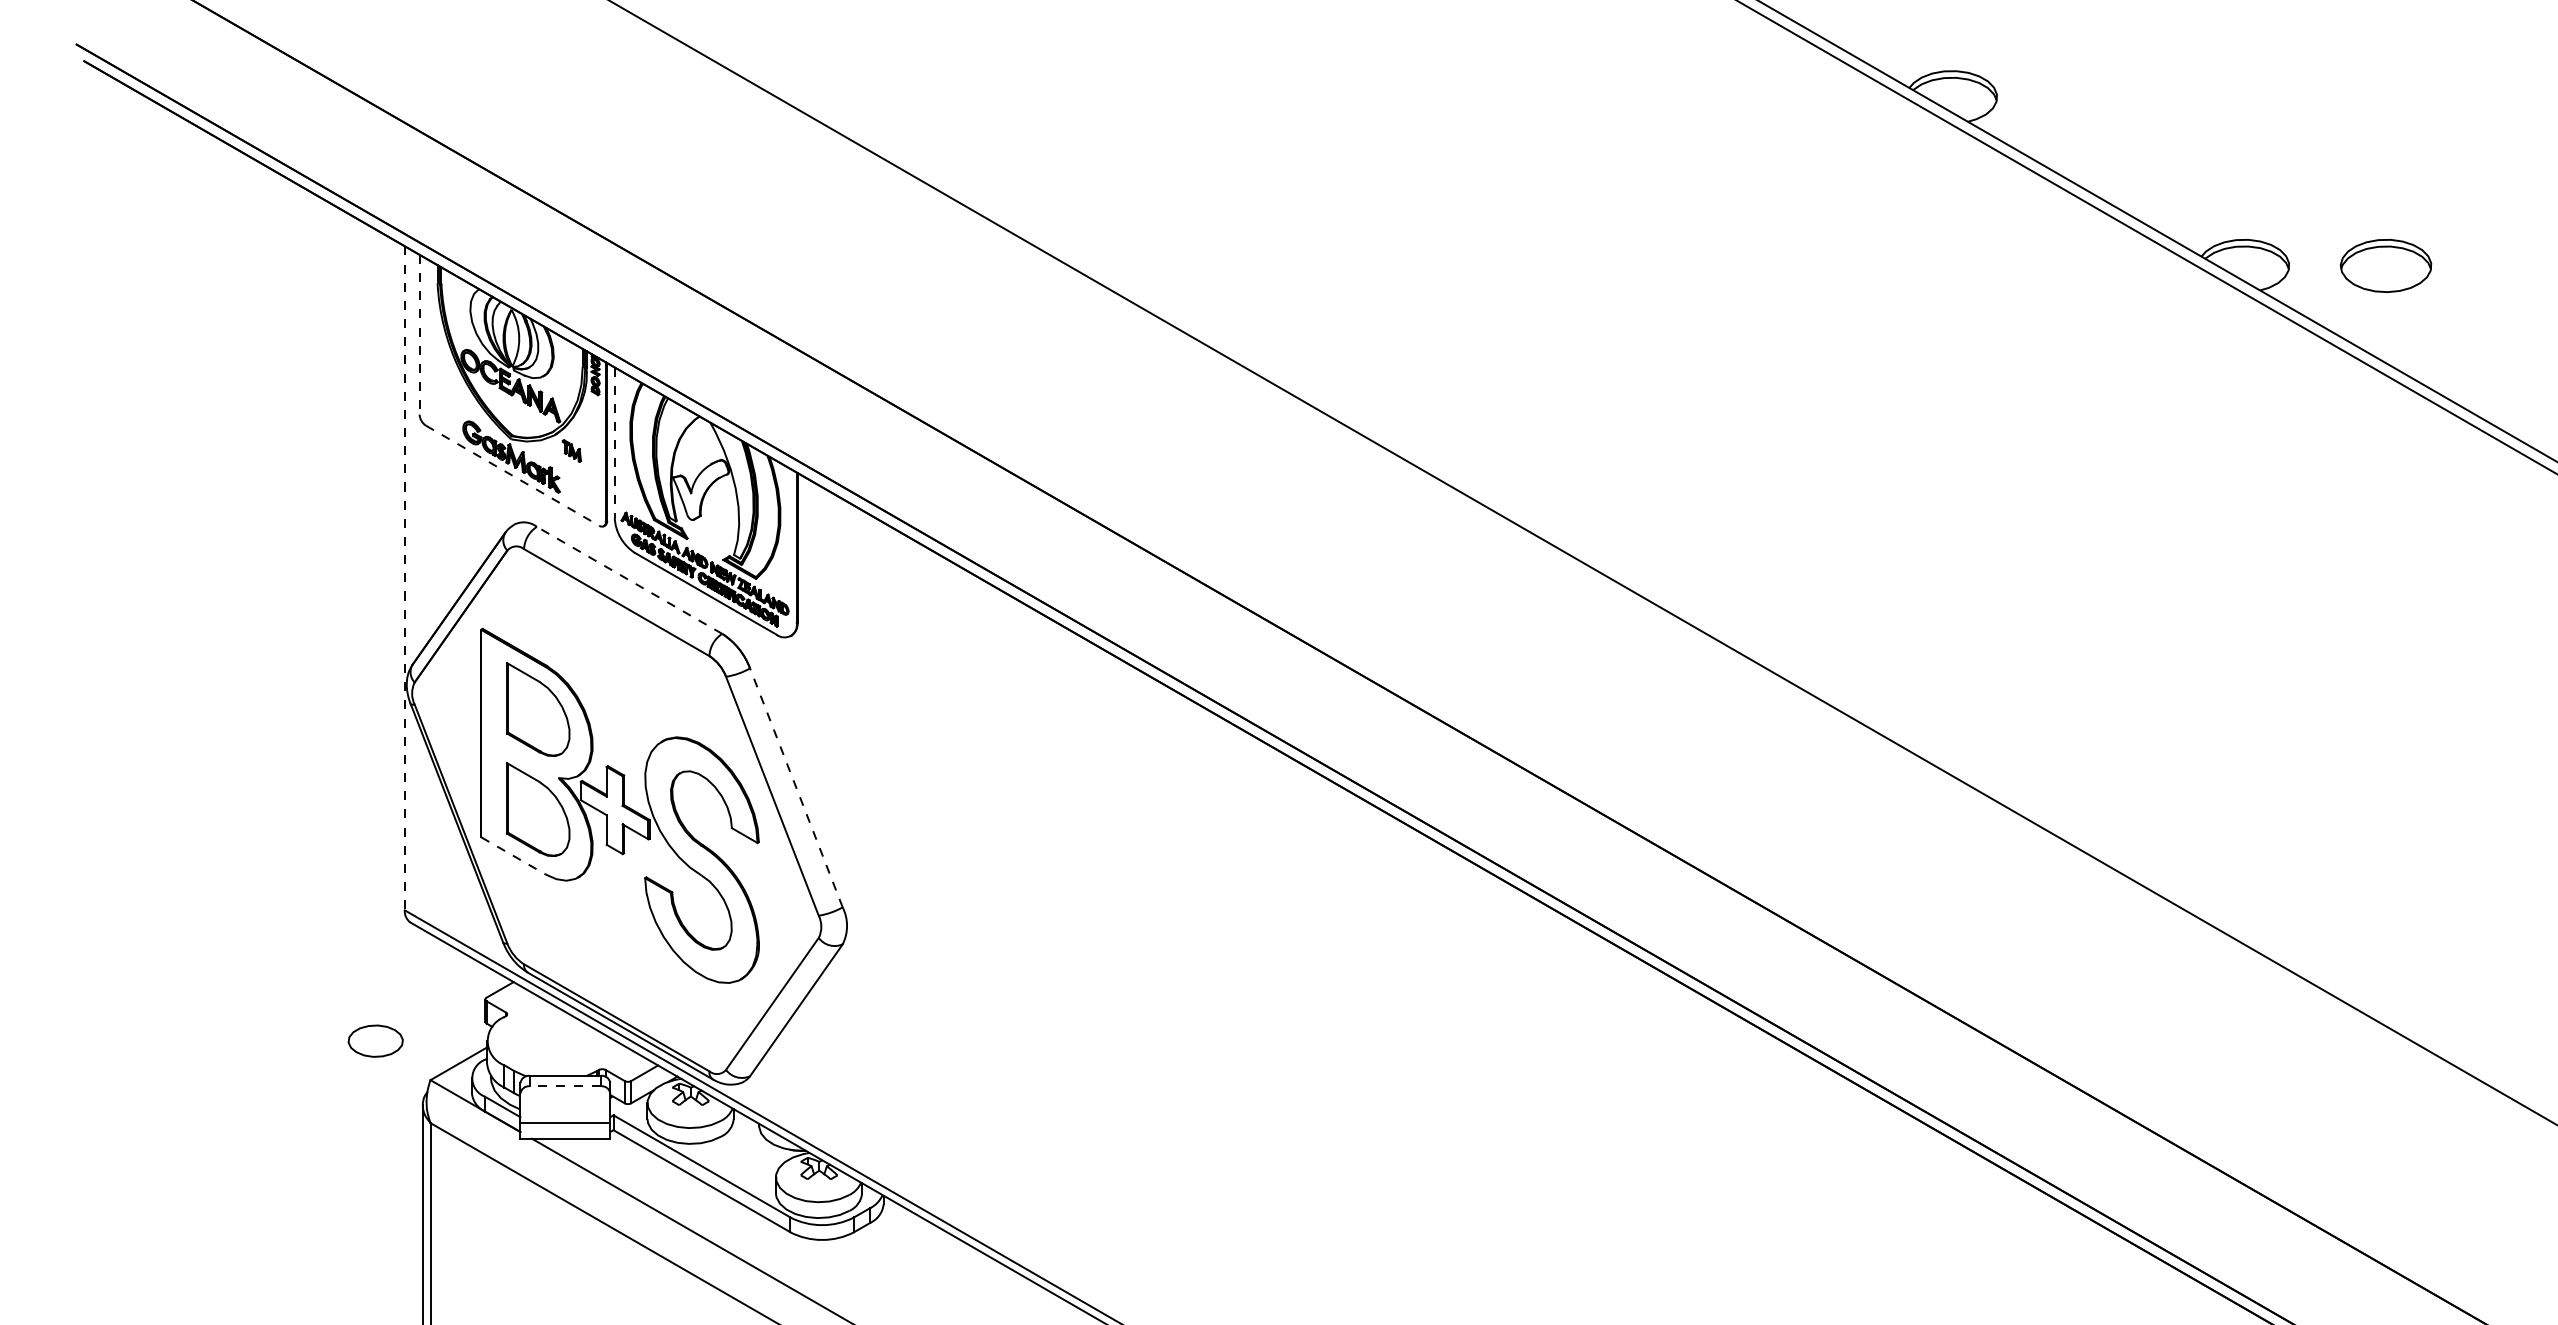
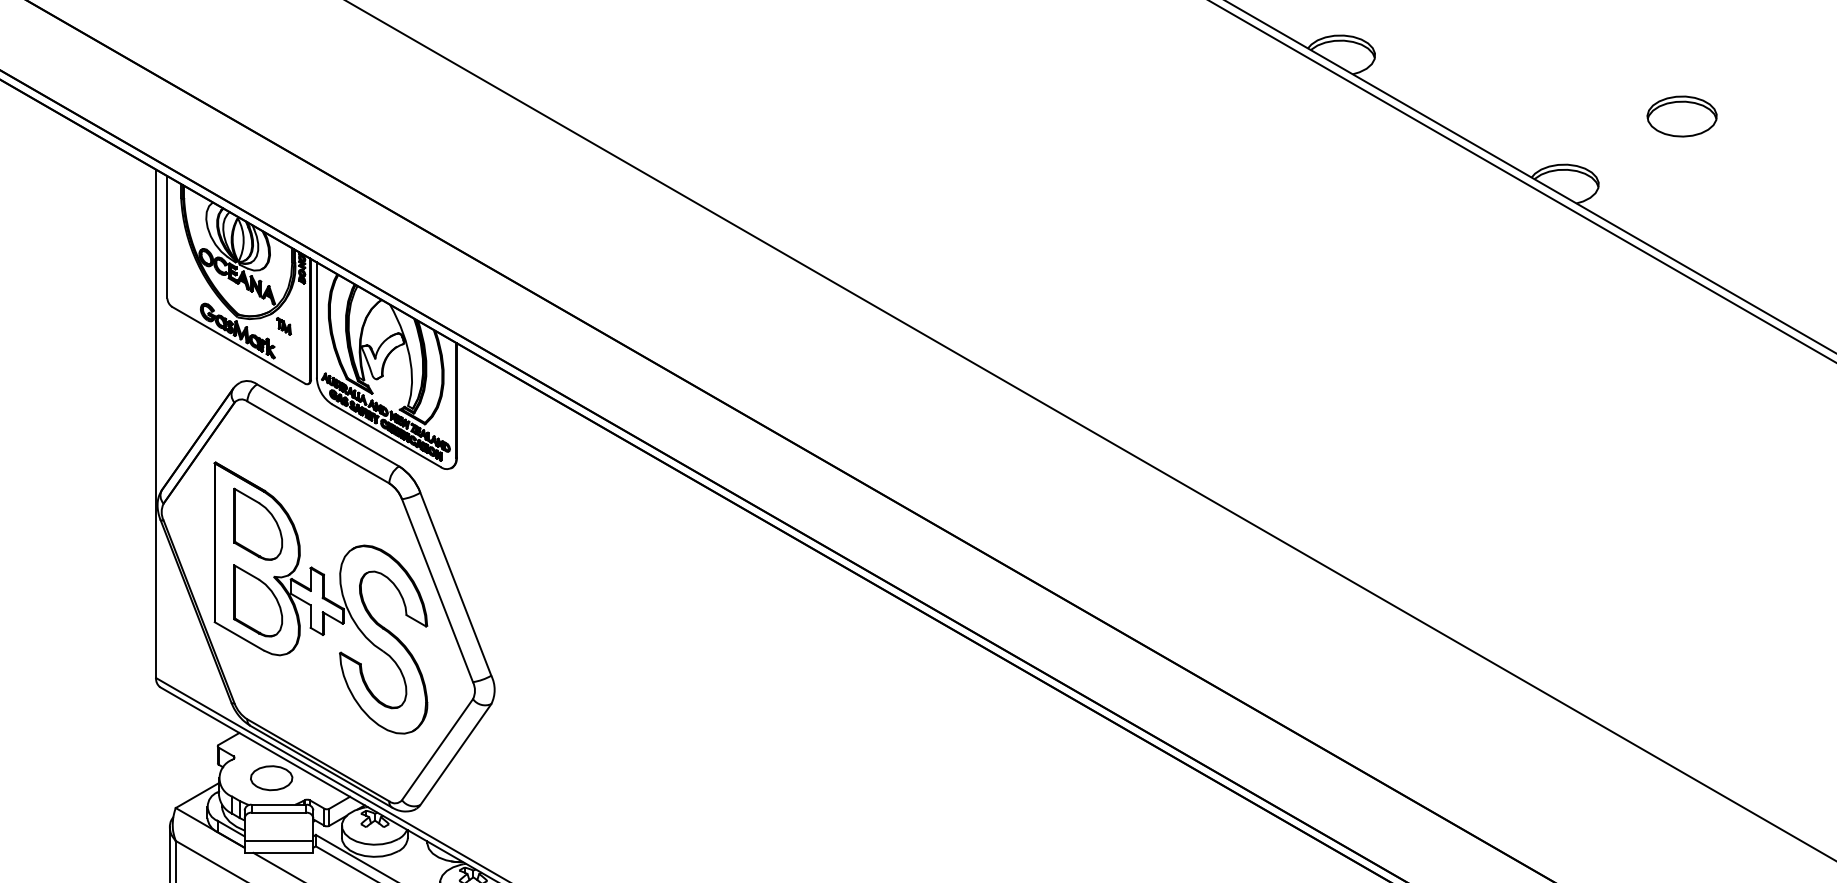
part: (2385, 265) -> (1681, 116), moved
line: (419, 334) -> (167, 237), dashed -> solid
line: (614, 443) -> (316, 320), dashed -> solid
line: (513, 476) -> (239, 345), dashed -> solid
line: (404, 578) -> (155, 423), dashed -> solid
line: (629, 580) -> (328, 425), dashed -> solid
line: (796, 787) -> (455, 583), dashed -> solid
line: (514, 856) -> (240, 636), dashed -> solid
part: (375, 1040) -> (271, 777), moved
line: (565, 1086) -> (279, 812), dashed -> solid

